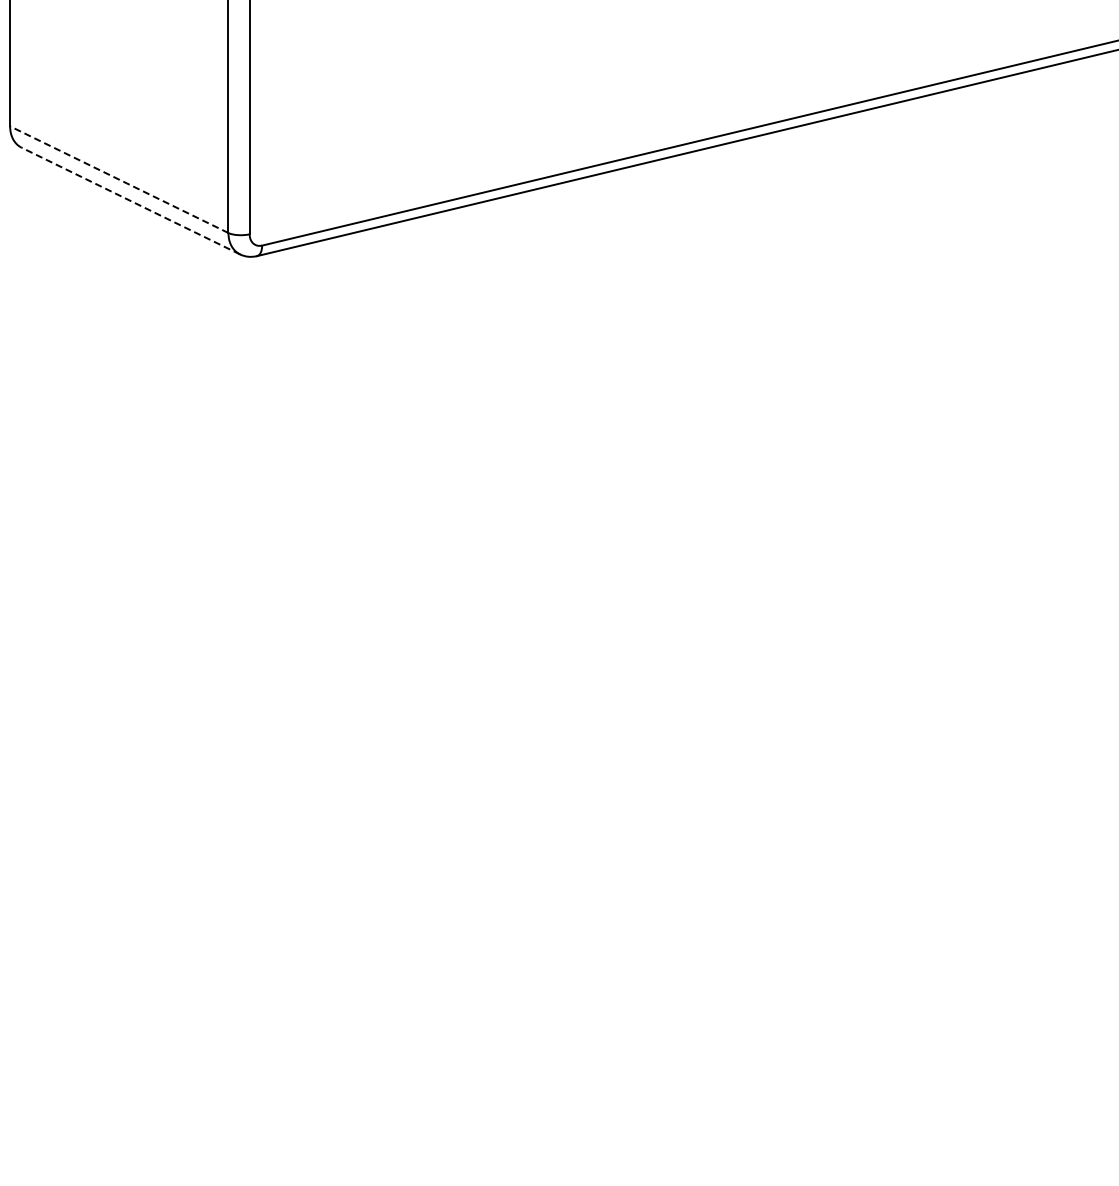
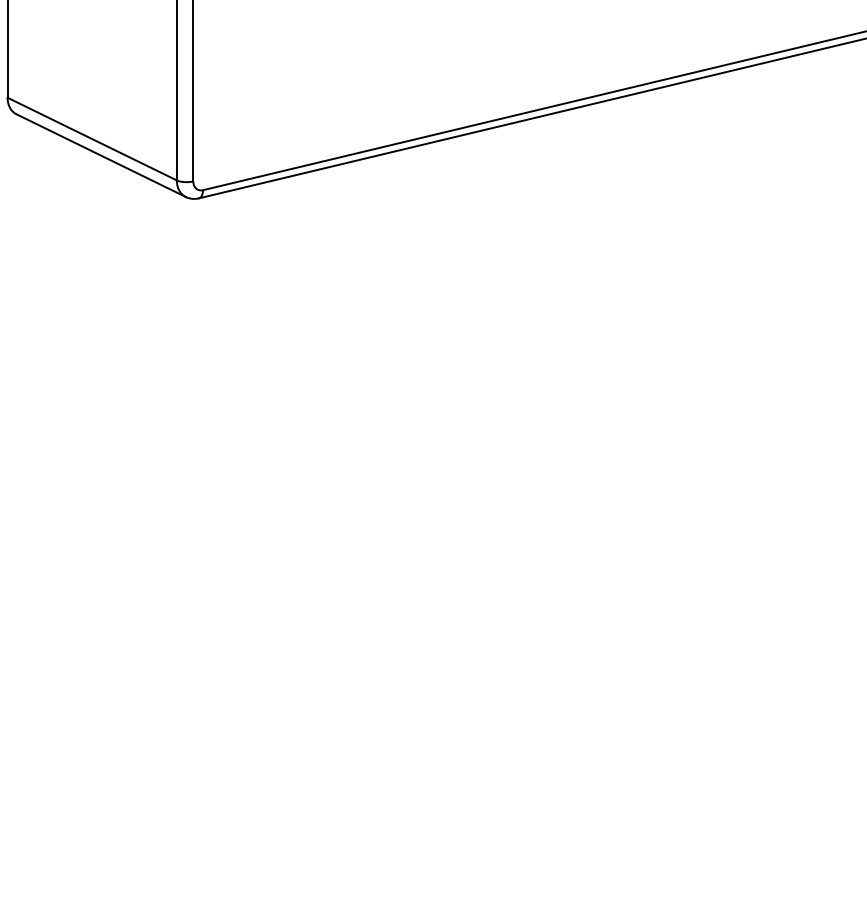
line: (118, 179) -> (91, 138), dashed -> solid
line: (130, 200) -> (100, 155), dashed -> solid

